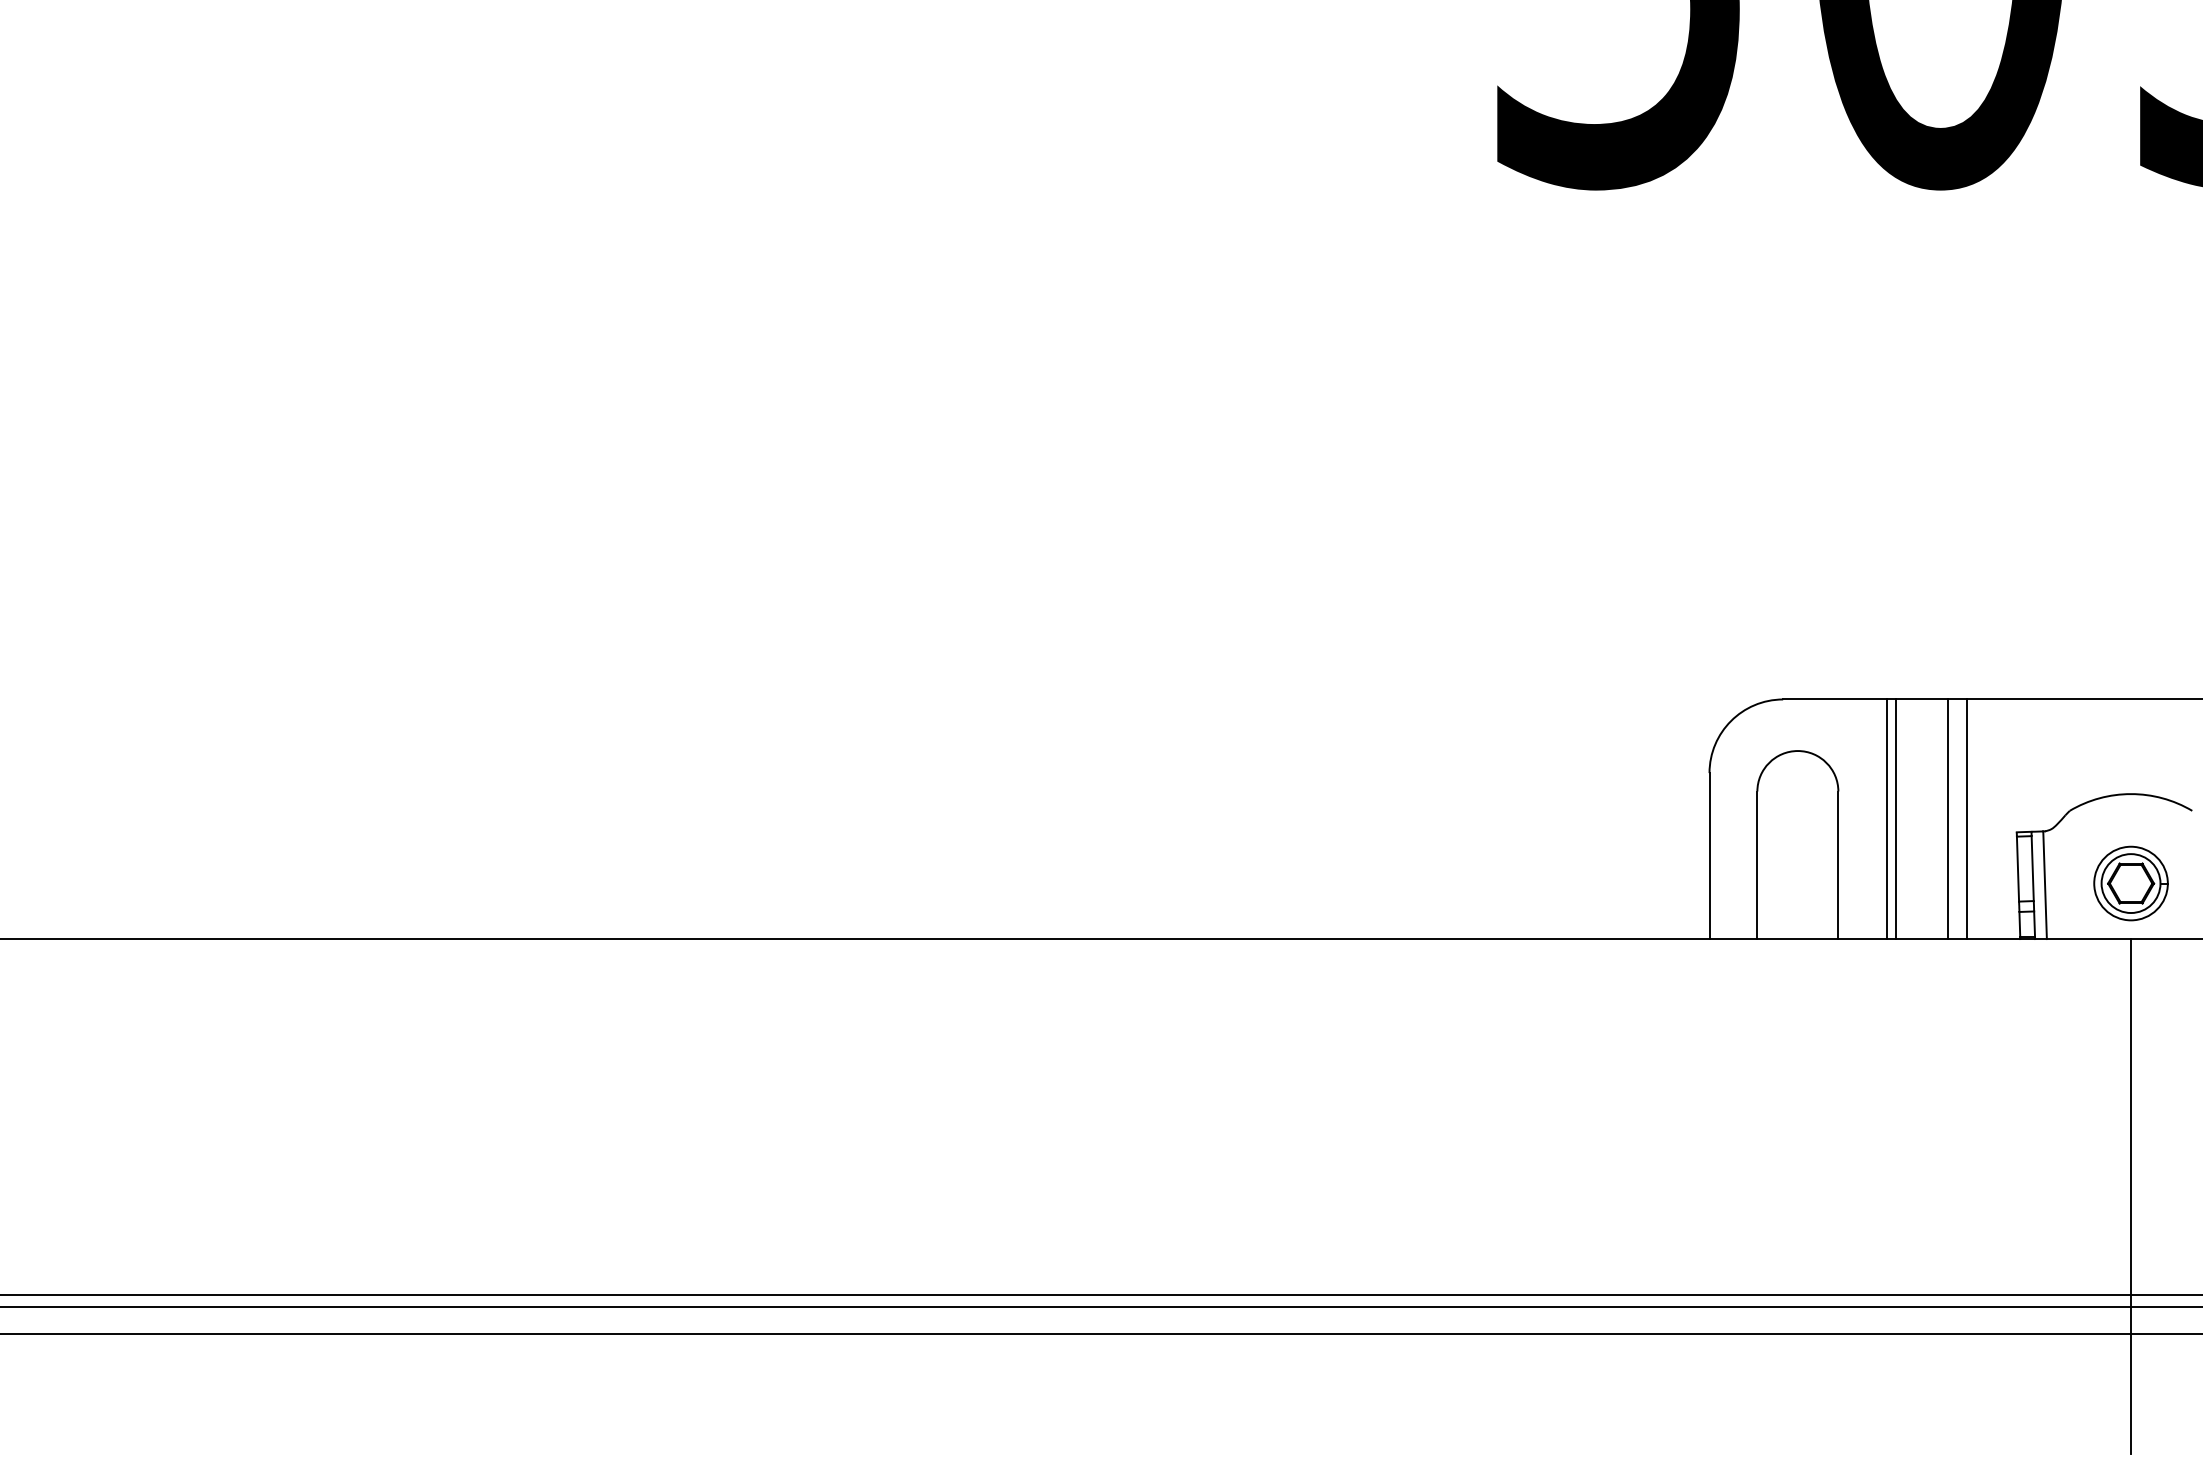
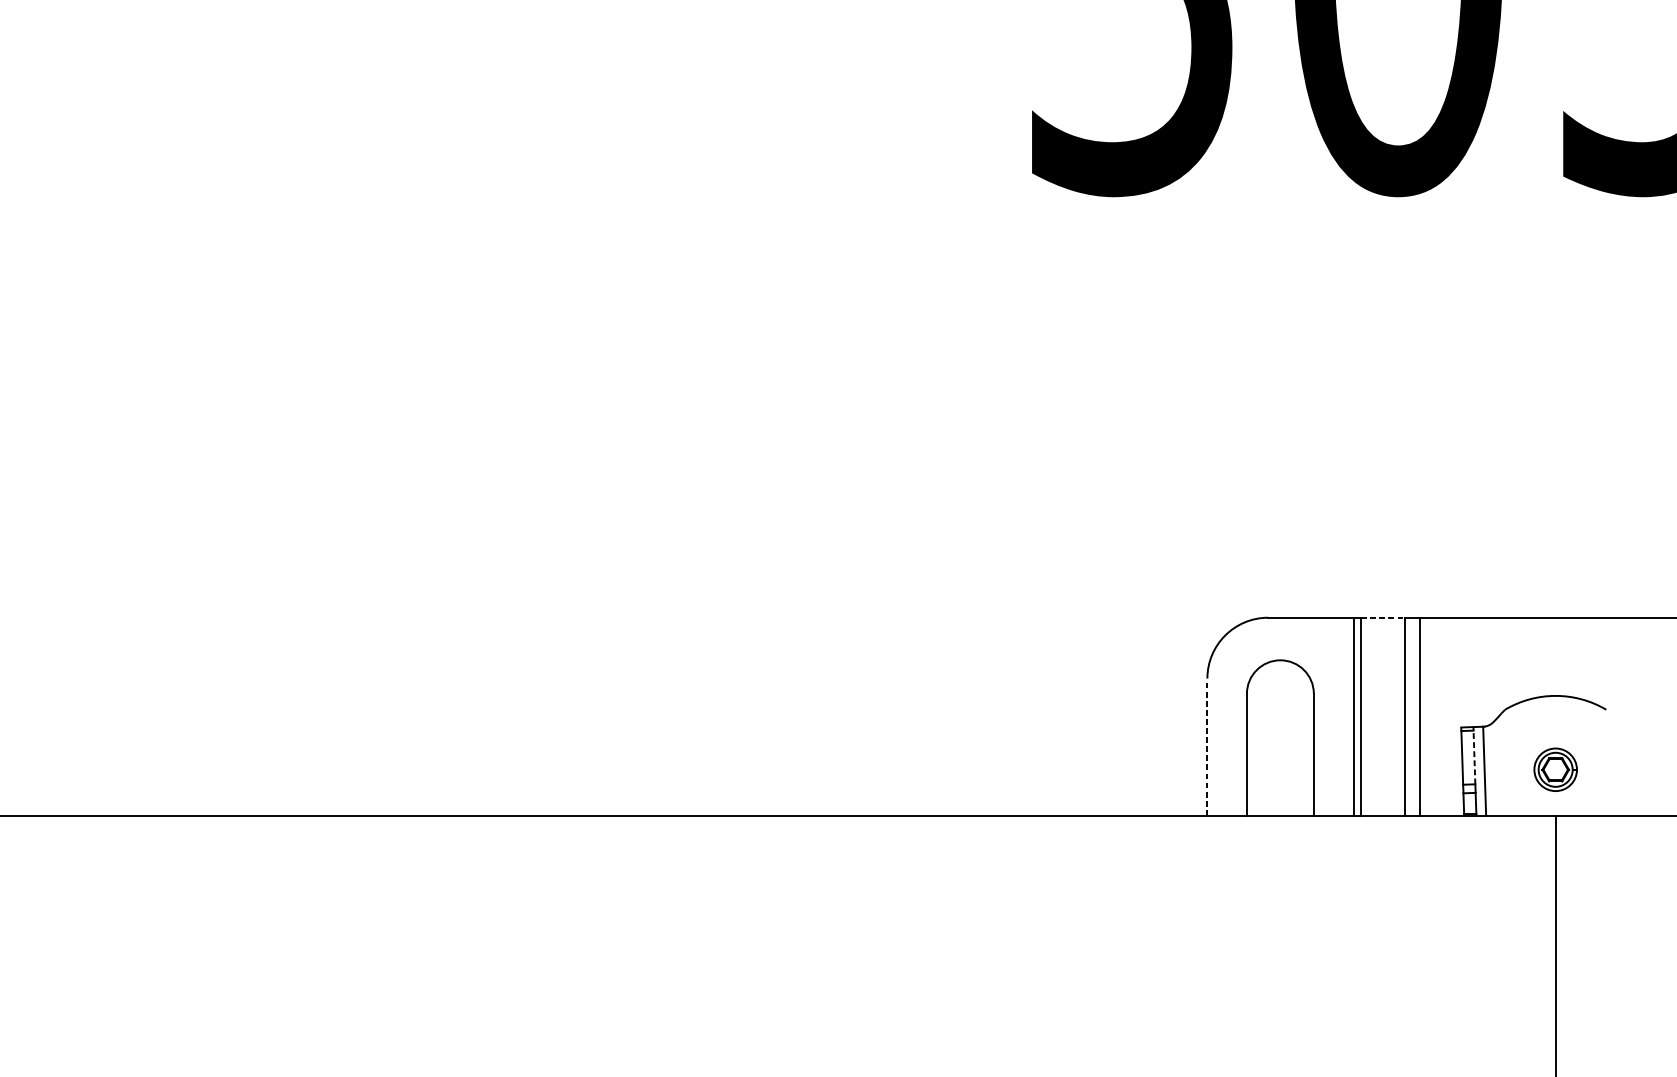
line: (1922, 699) -> (1383, 617), solid -> dashed
line: (1709, 856) -> (1207, 747), solid -> dashed
line: (2032, 868) -> (1474, 757), solid -> dashed
part: (2130, 883) -> (1555, 769), size x0.7

